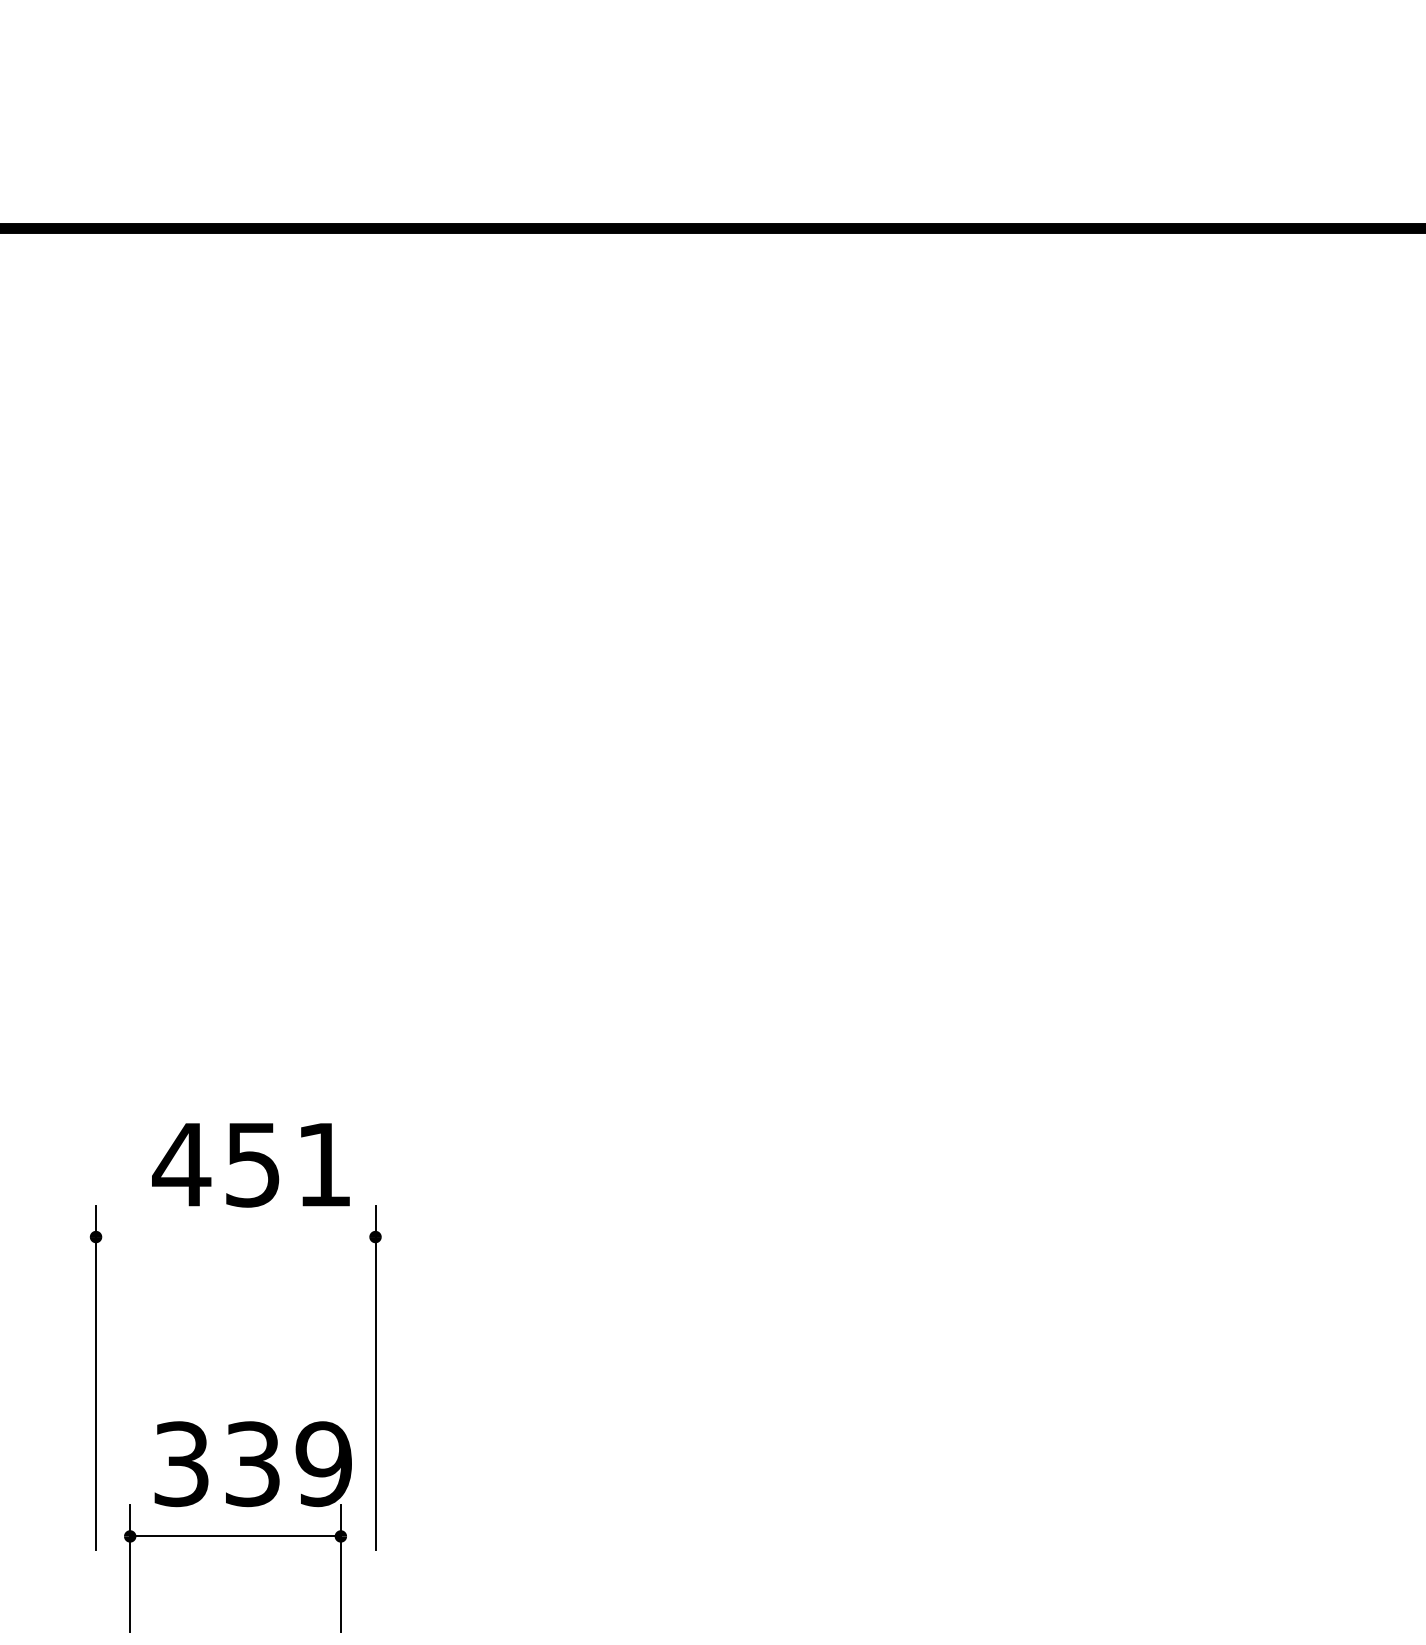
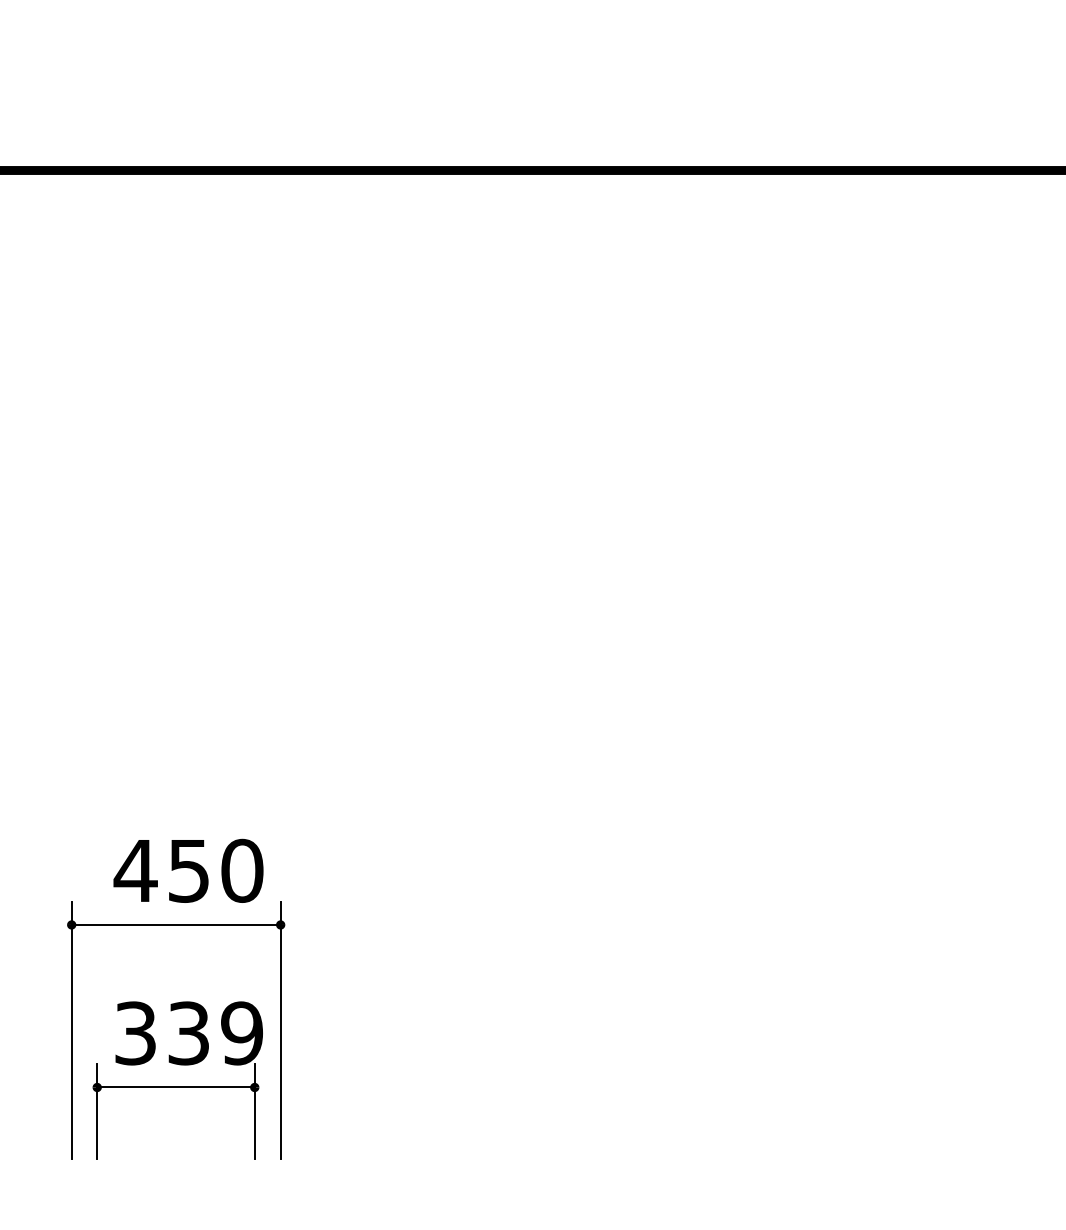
text: (324, 1164) -> (242, 870), 451 -> 450
line: (235, 1237) -> (175, 925), added
part: (237, 1535) -> (177, 1086), moved

